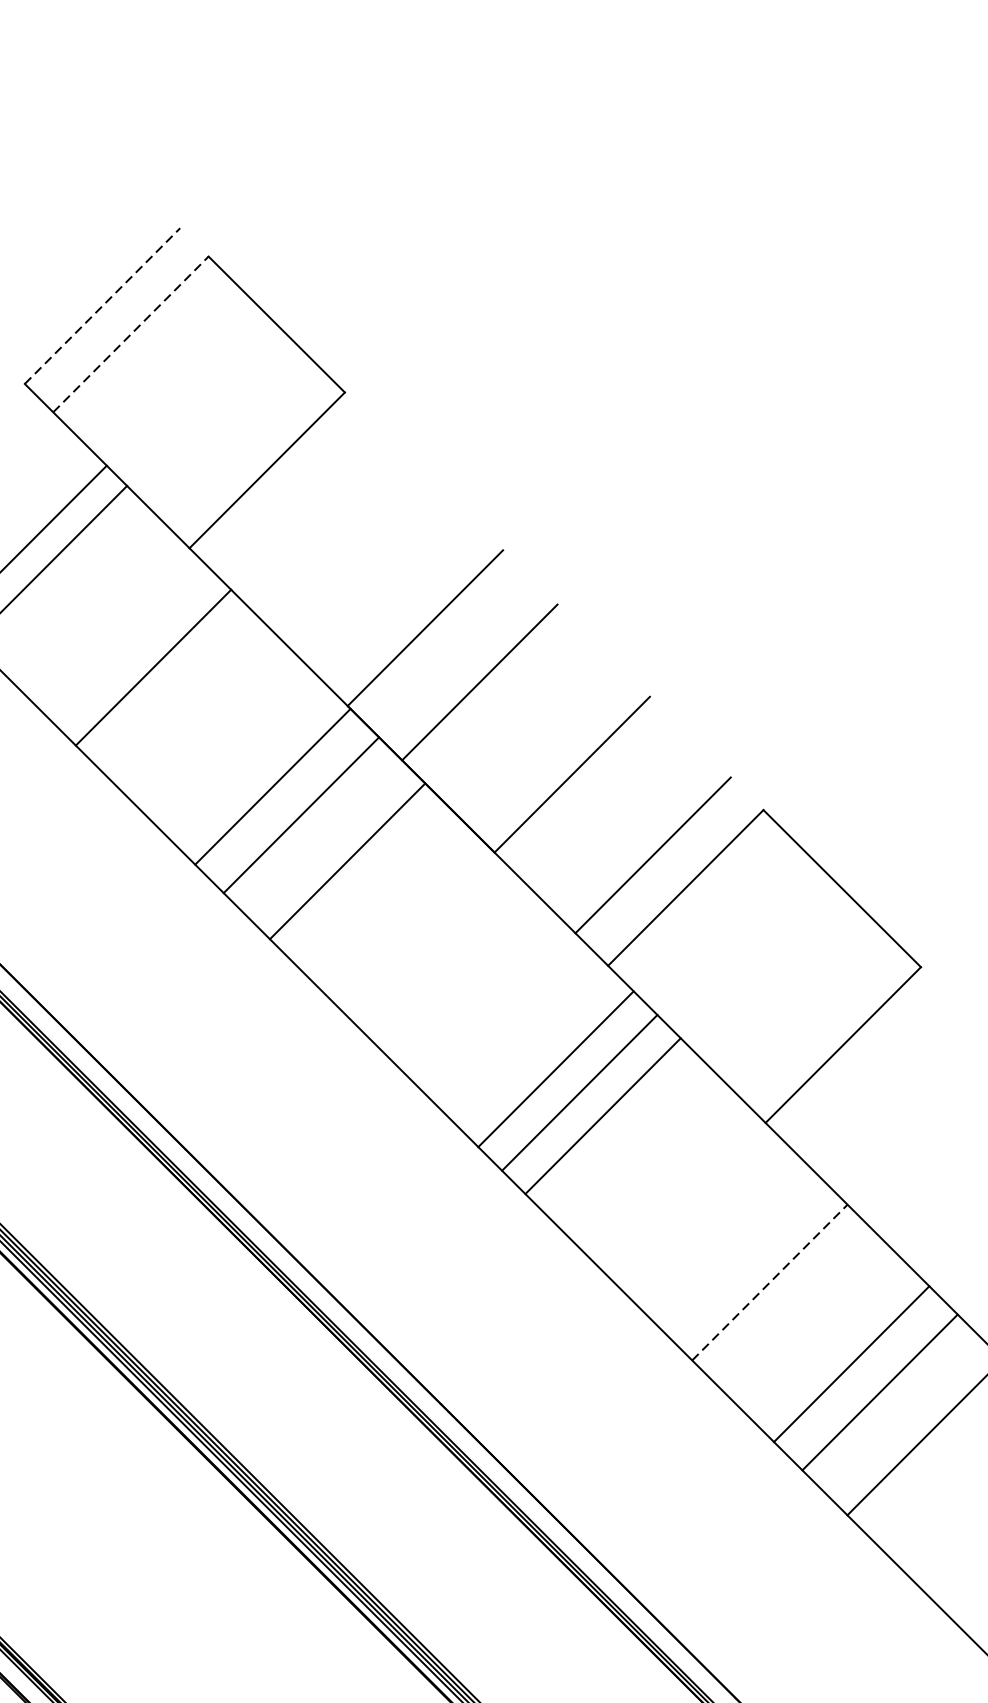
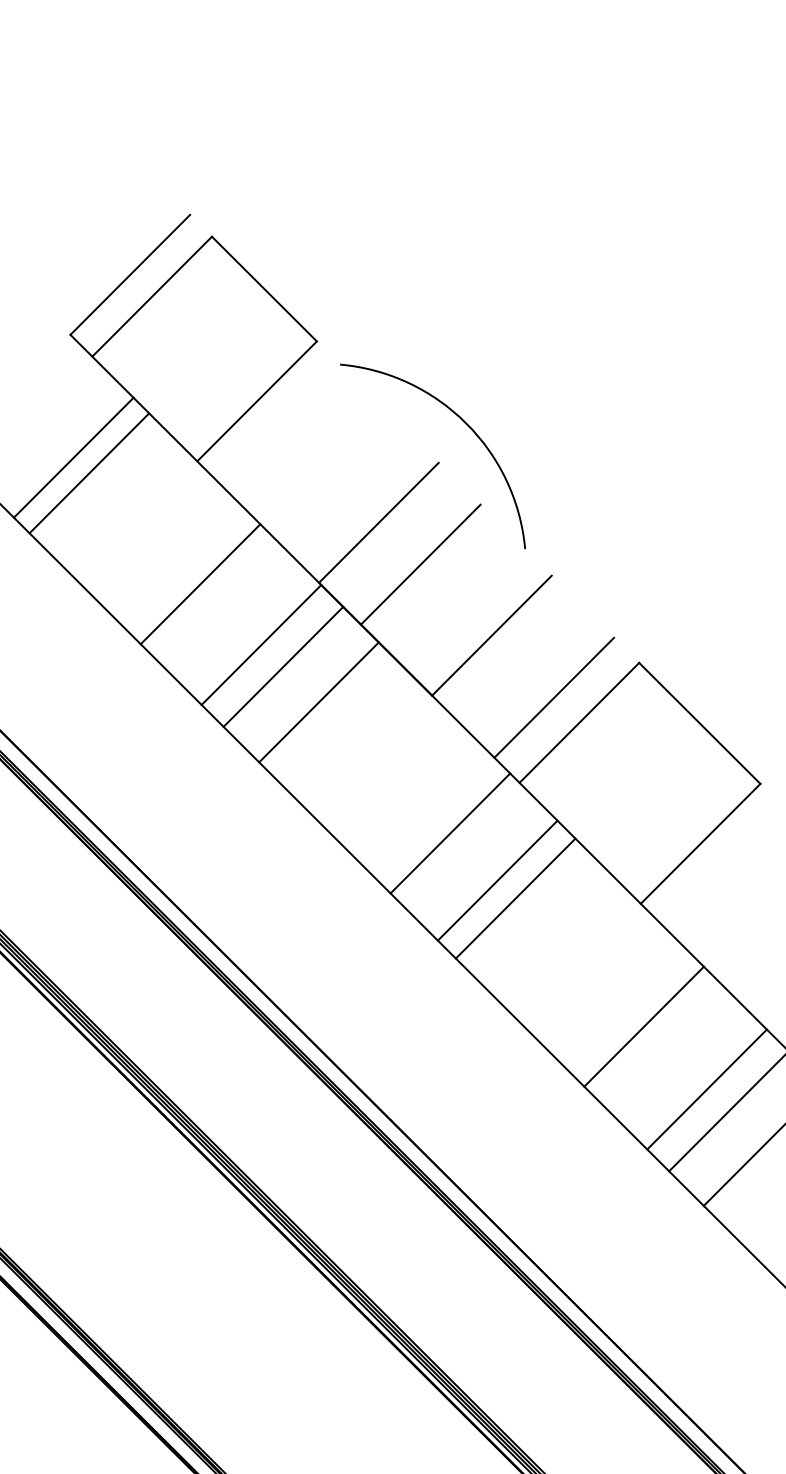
line: (102, 305) -> (130, 274), dashed -> solid
line: (131, 334) -> (152, 296), dashed -> solid
arc: (536, 499) -> (464, 423), added
line: (153, 667) -> (200, 584), moved
line: (556, 1069) -> (450, 833), moved
line: (770, 1282) -> (644, 1026), dashed -> solid

